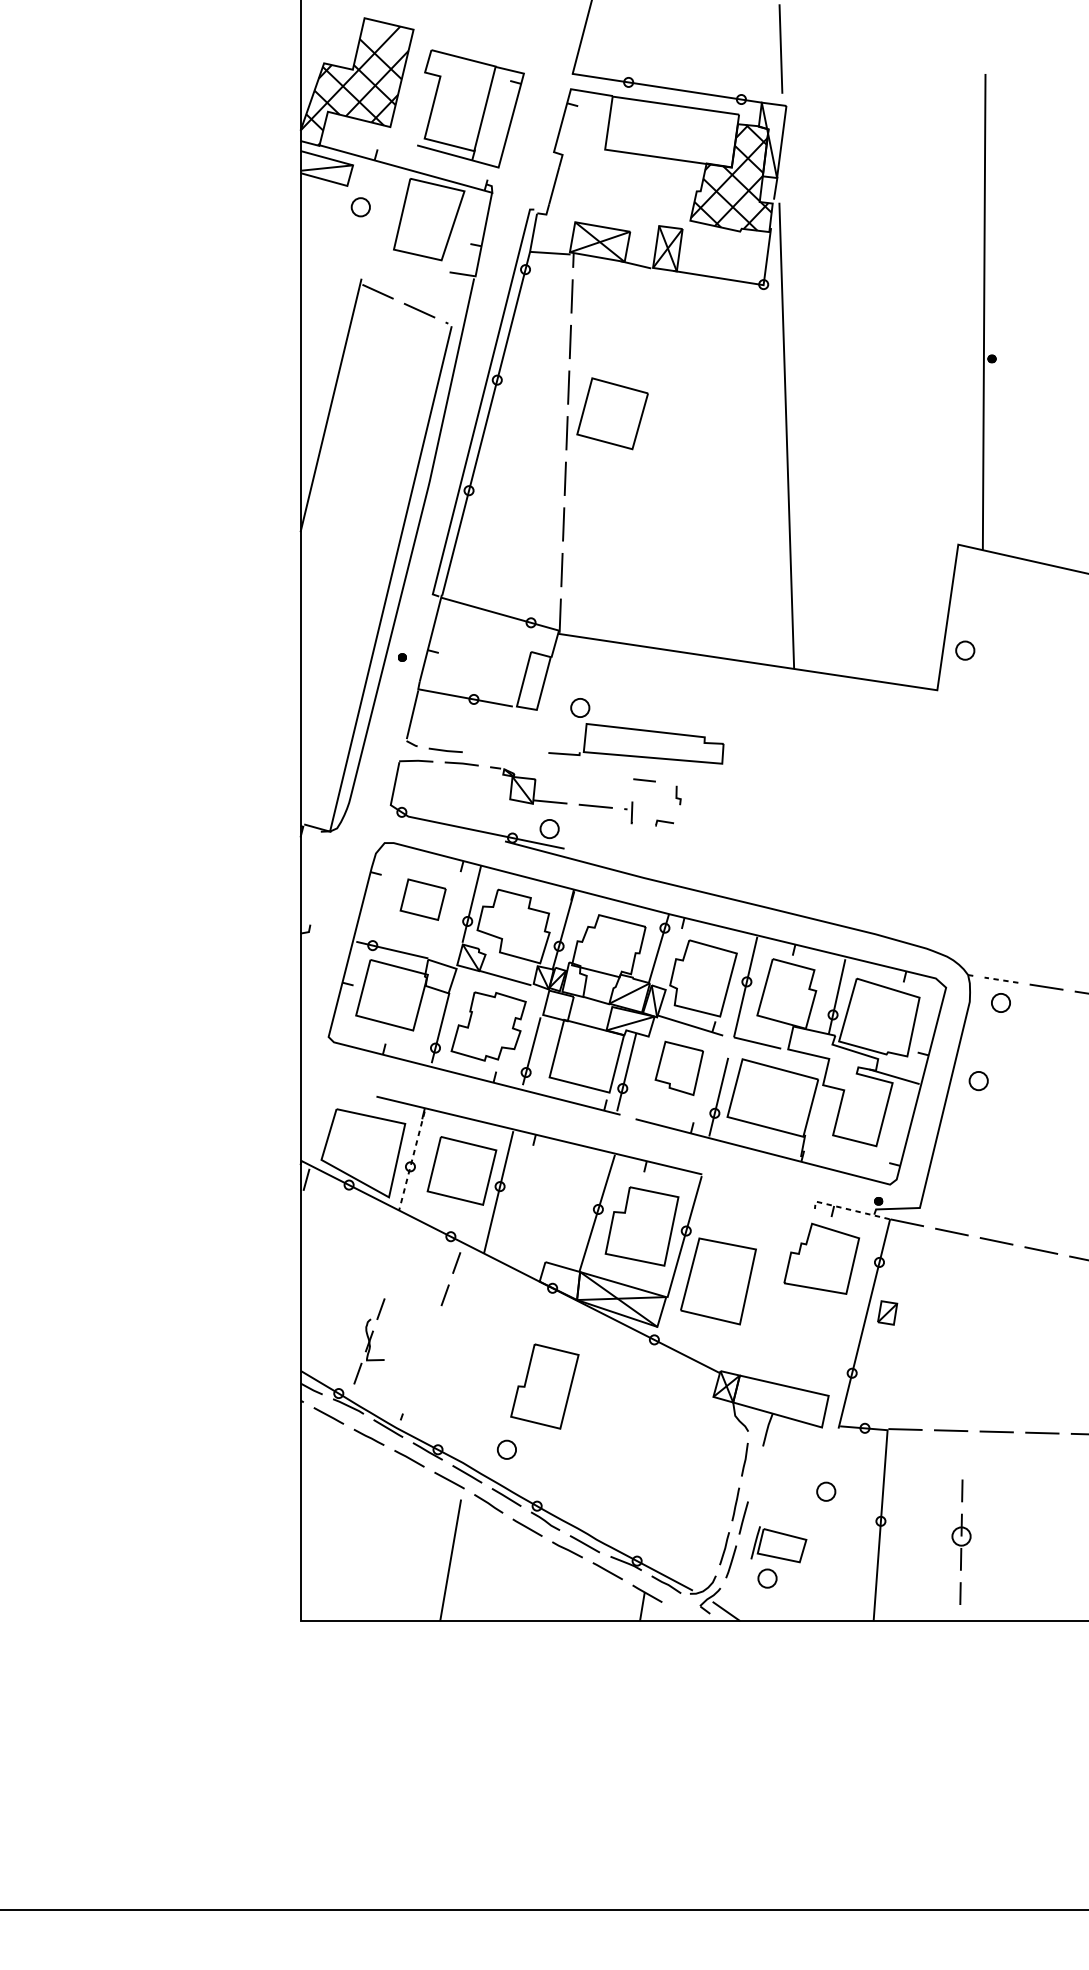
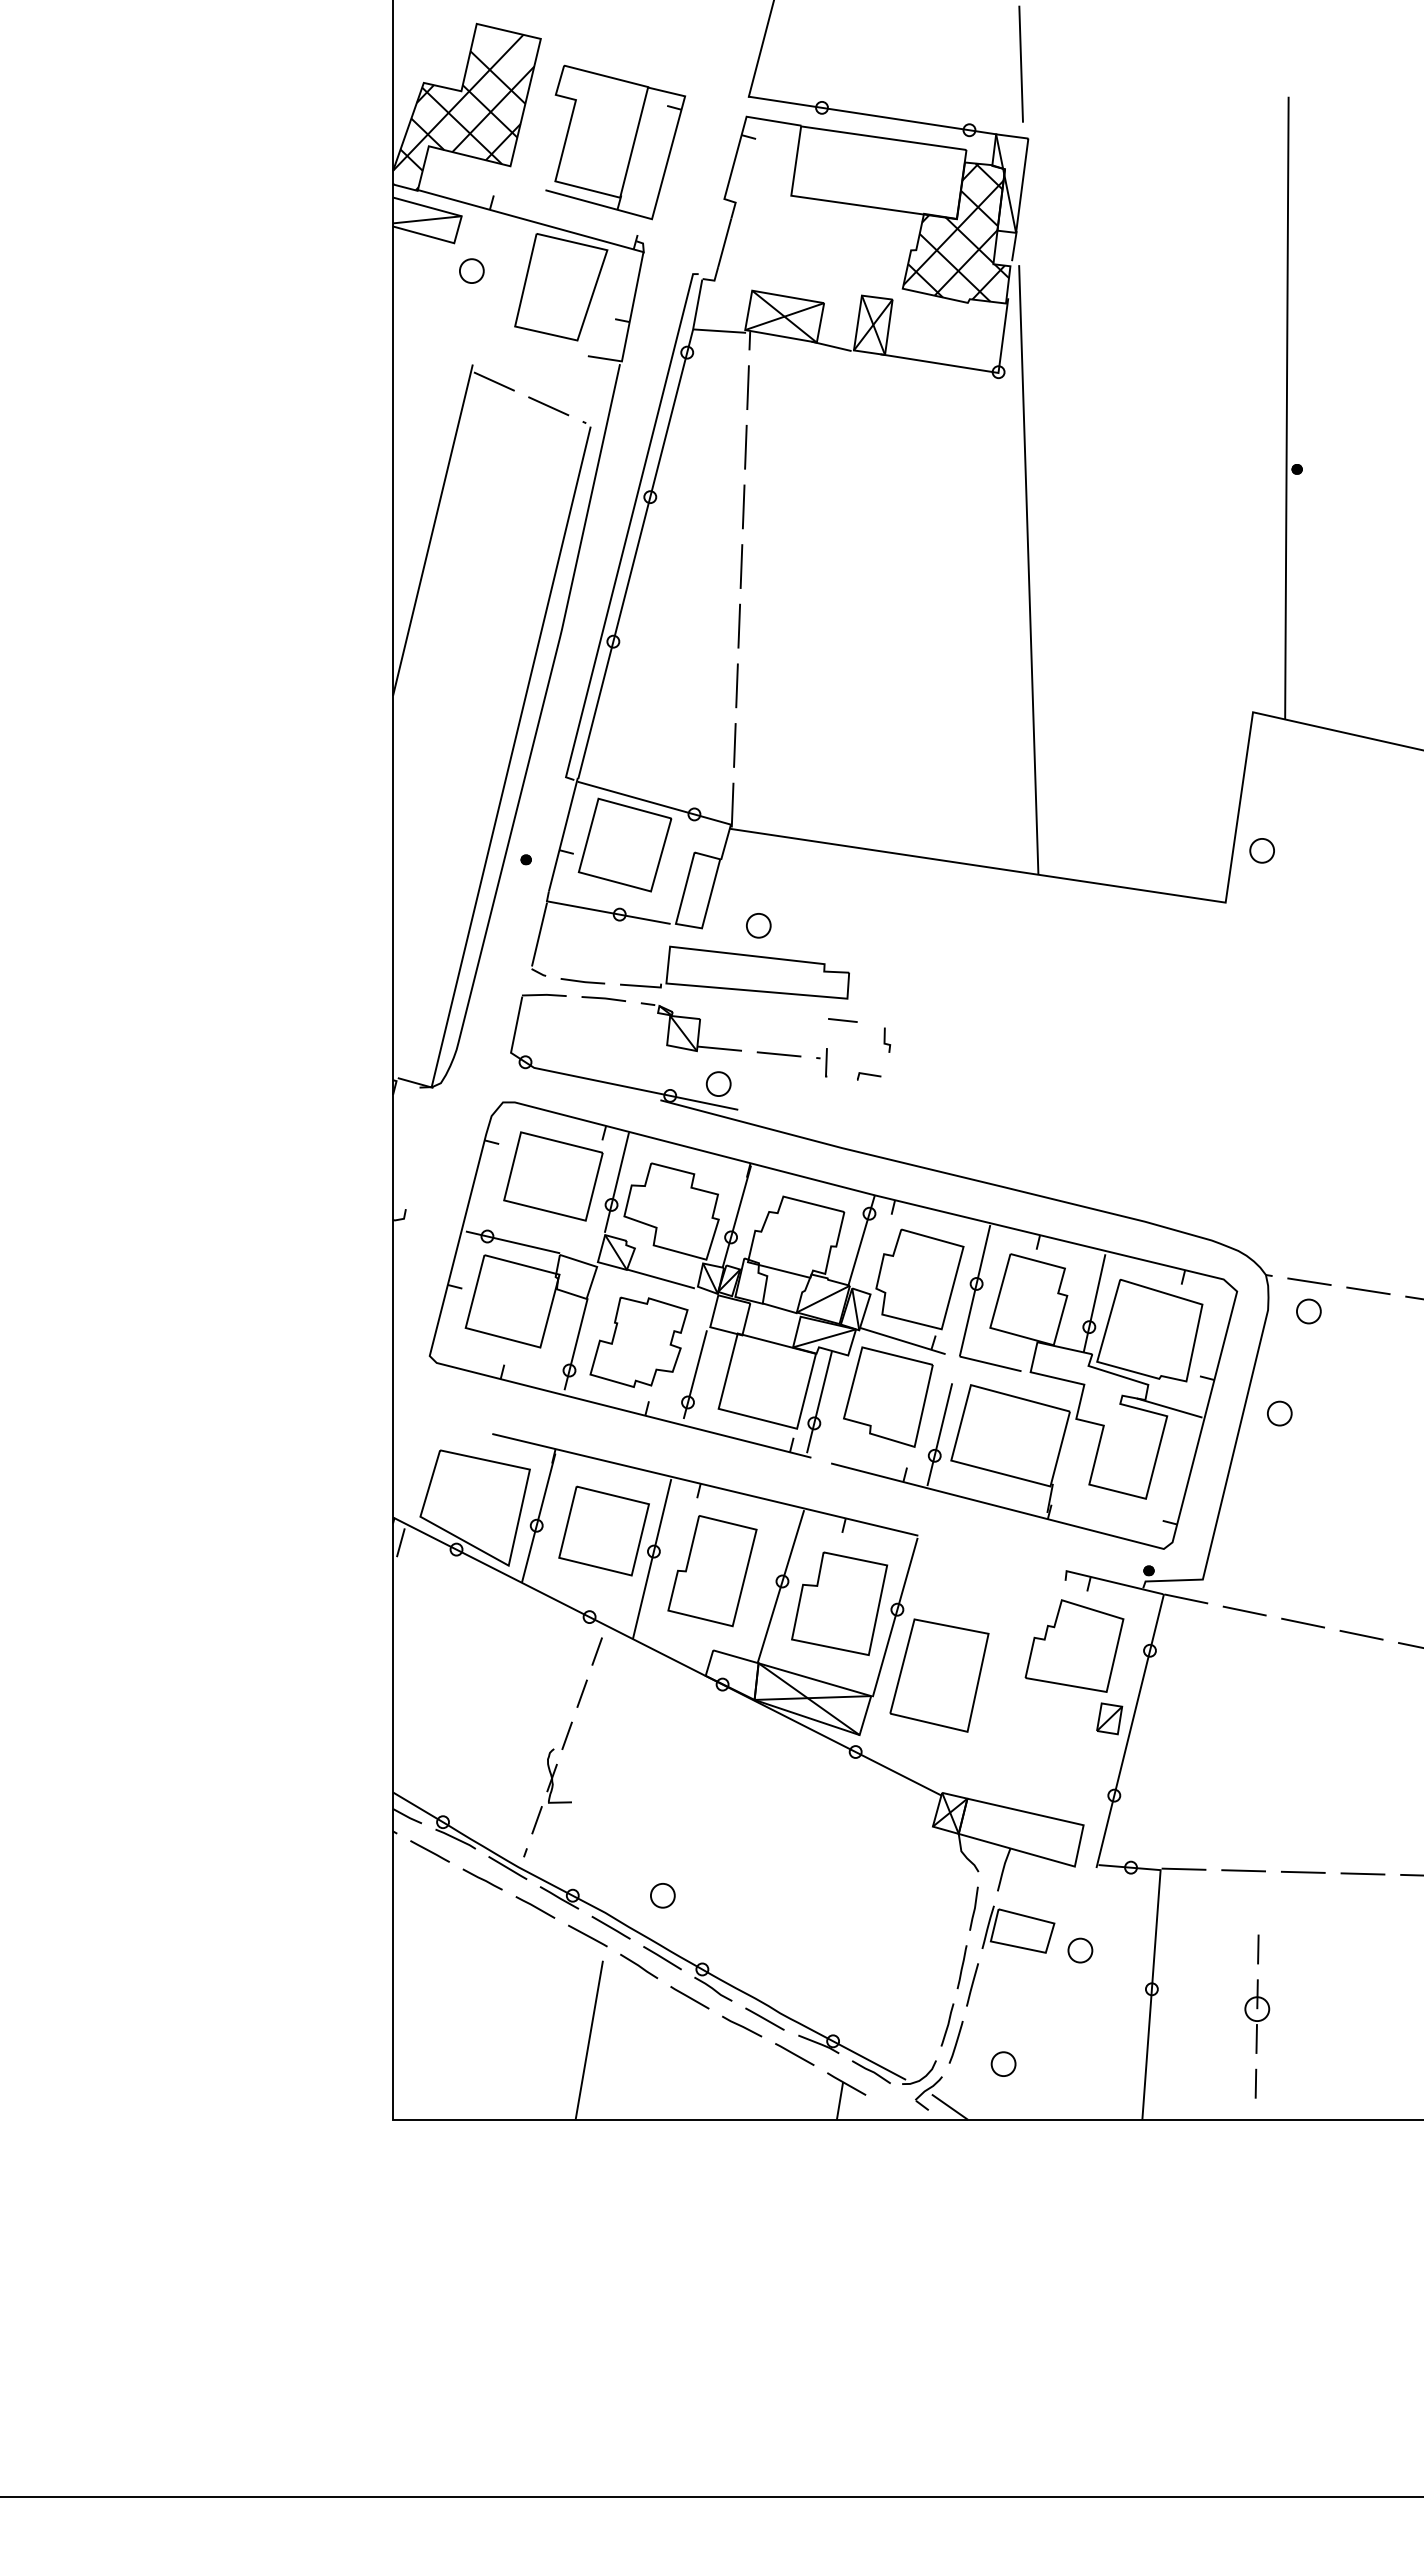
part: (612, 413) -> (624, 844), moved
part: (635, 743) -> (734, 972), moved
part: (423, 899) -> (553, 1176), size x1.67
line: (1000, 980) -> (1308, 1281), dashed -> solid
part: (679, 1067) -> (888, 1396), size x1.43
line: (411, 1161) -> (538, 1518), dashed -> solid
line: (848, 1209) -> (1109, 1581), dashed -> solid
part: (887, 1312) -> (1109, 1718), moved
part: (368, 1341) -> (551, 1777), moved
part: (544, 1386) -> (712, 1571), moved
part: (778, 1544) -> (1018, 1929), moved

